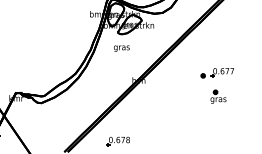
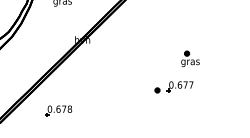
part: (216, 73) -> (172, 87), moved
part: (218, 96) -> (190, 58), moved

